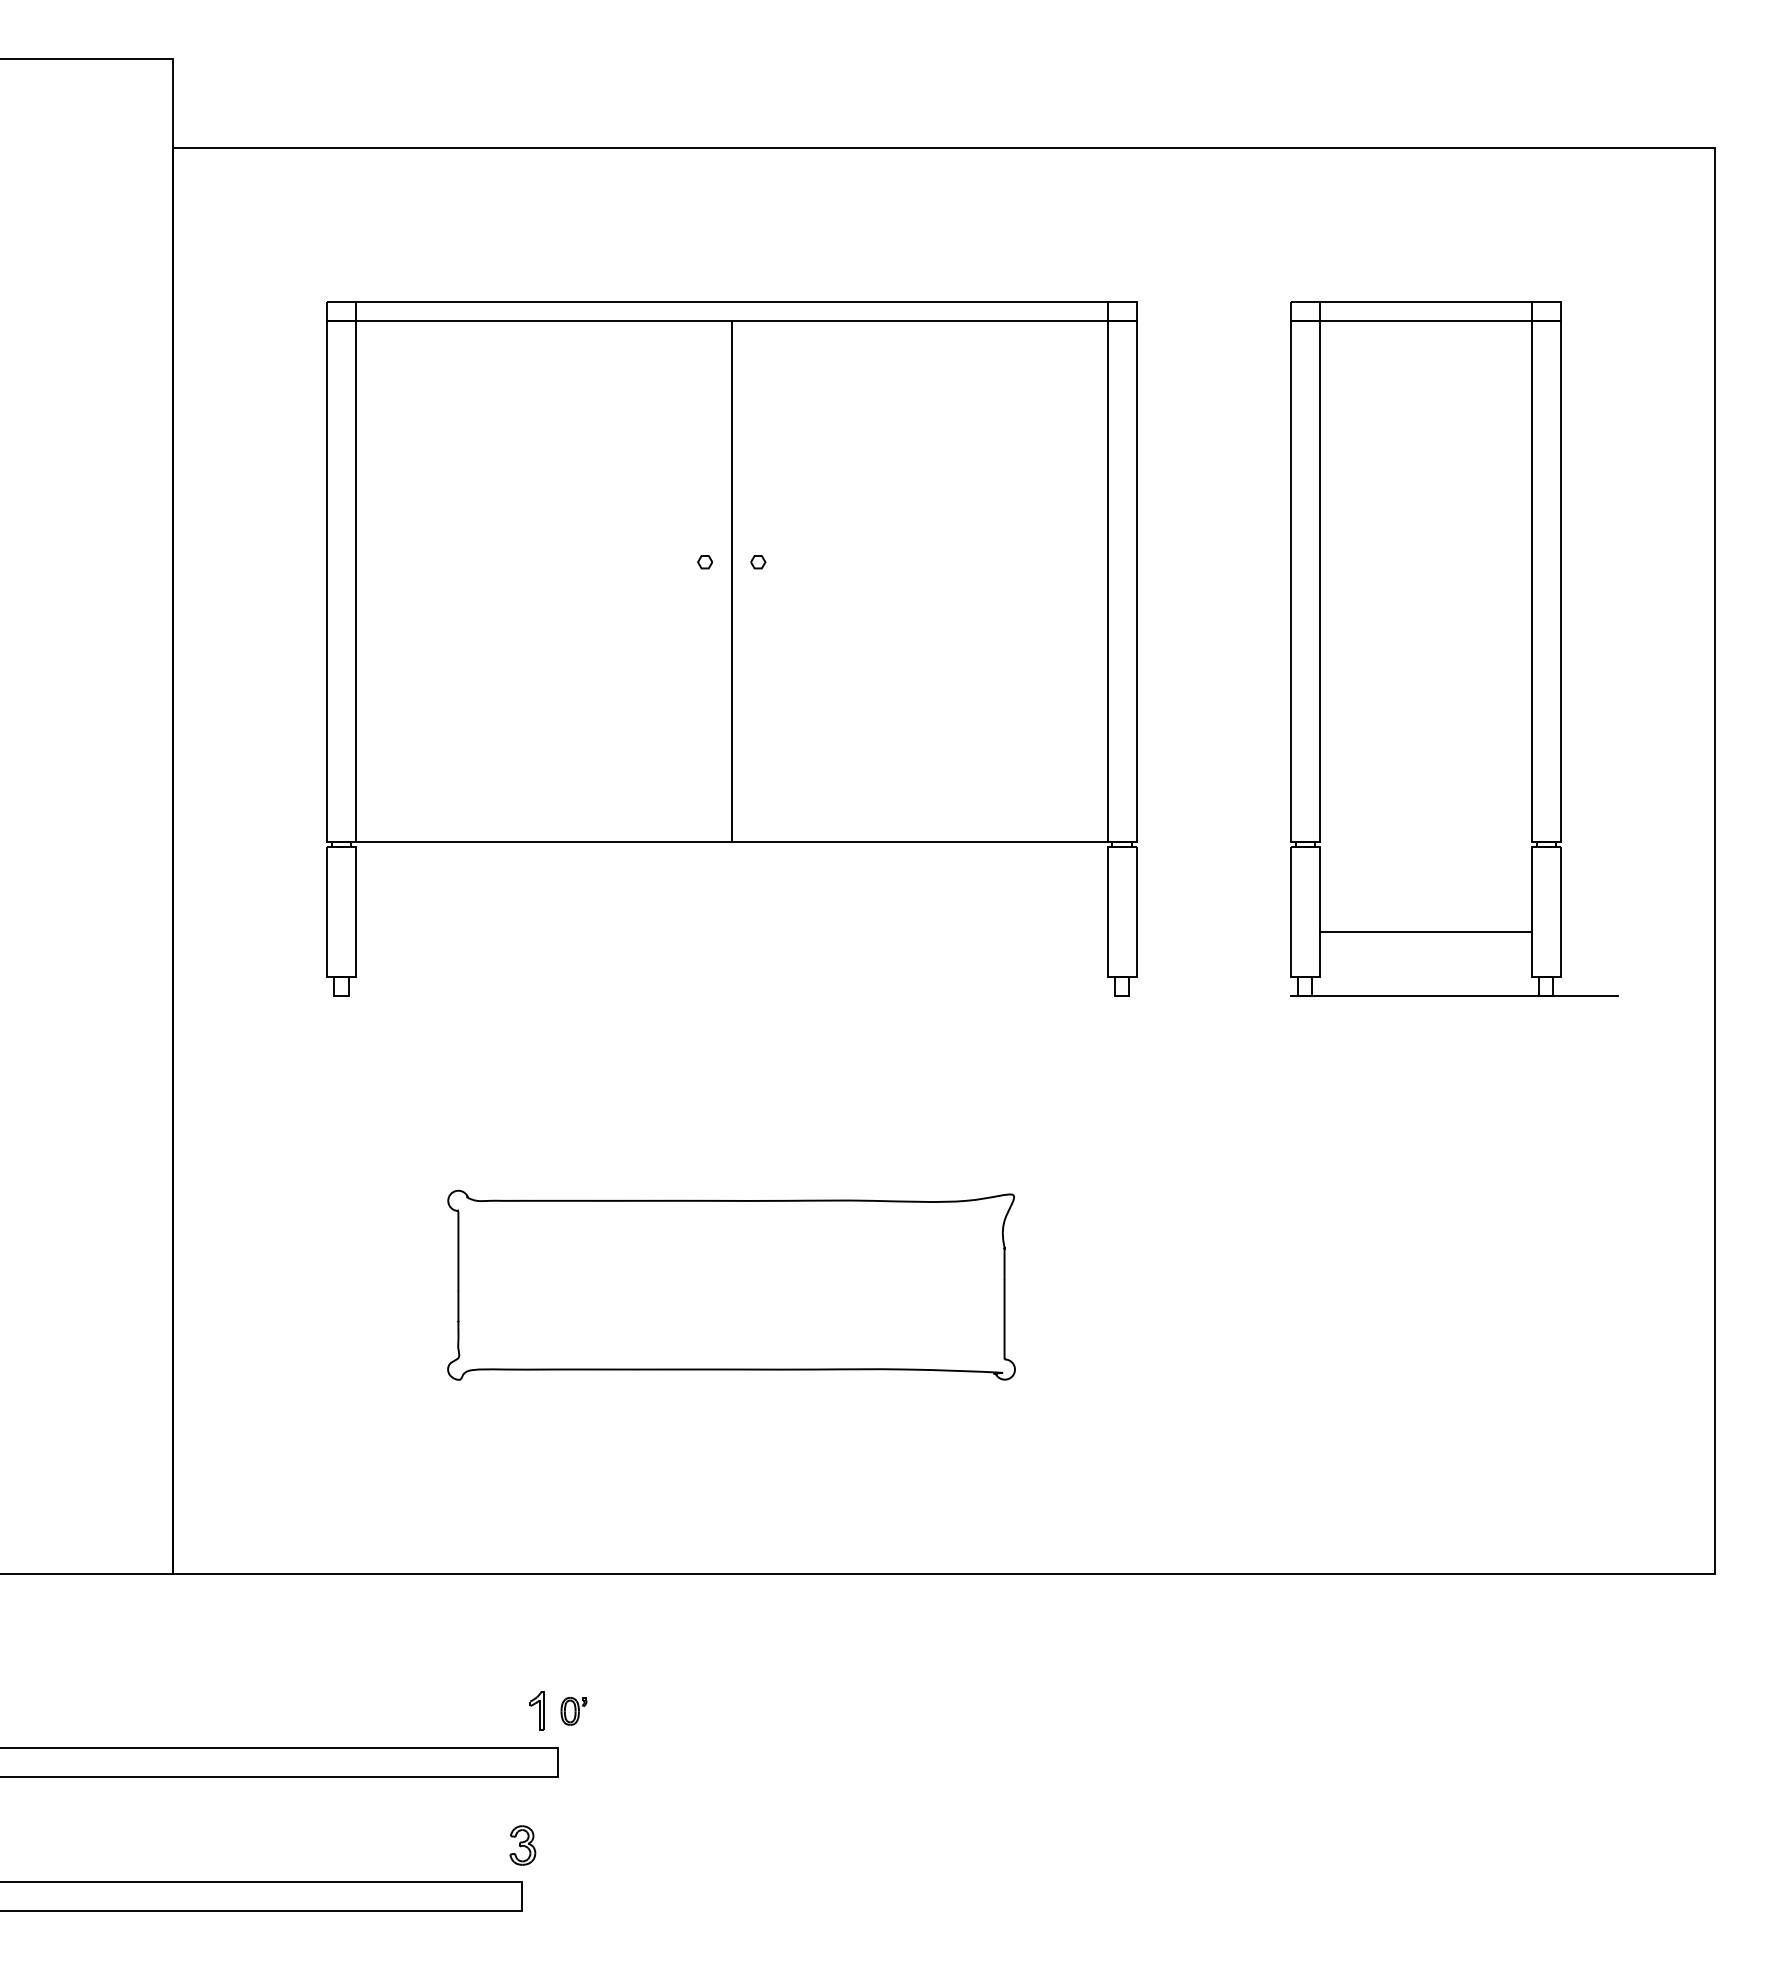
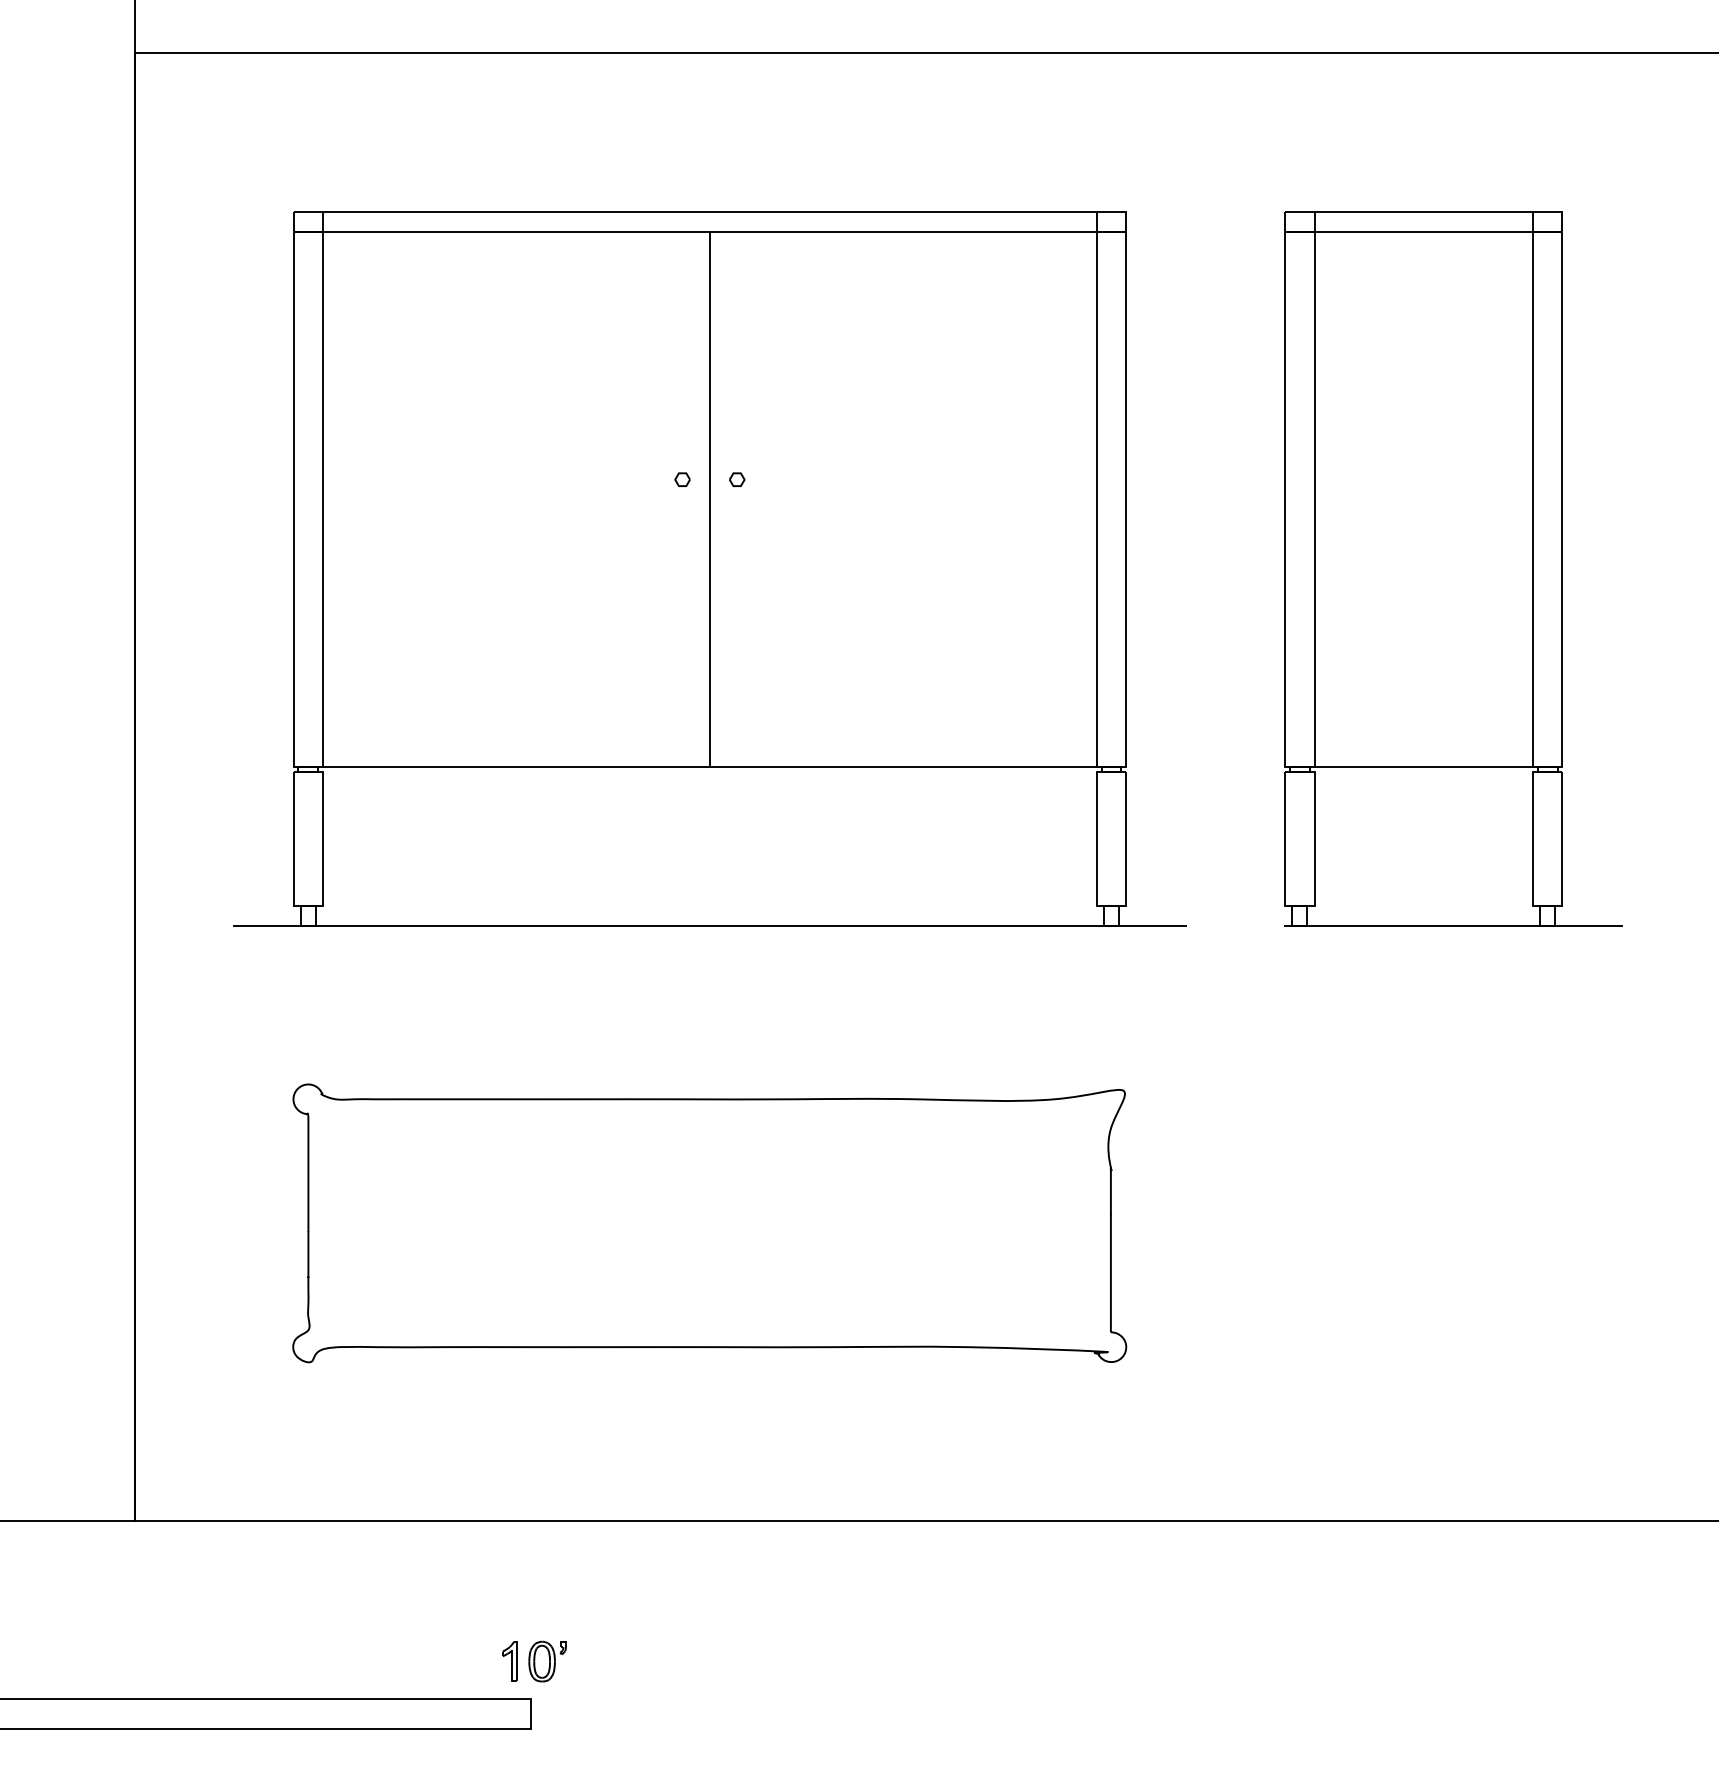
line: (1425, 931) -> (1423, 766), moved
line: (731, 995) -> (709, 925), added
part: (731, 1285) -> (709, 1223), size x1.43
part: (573, 1711) -> (547, 1661), size x1.43

